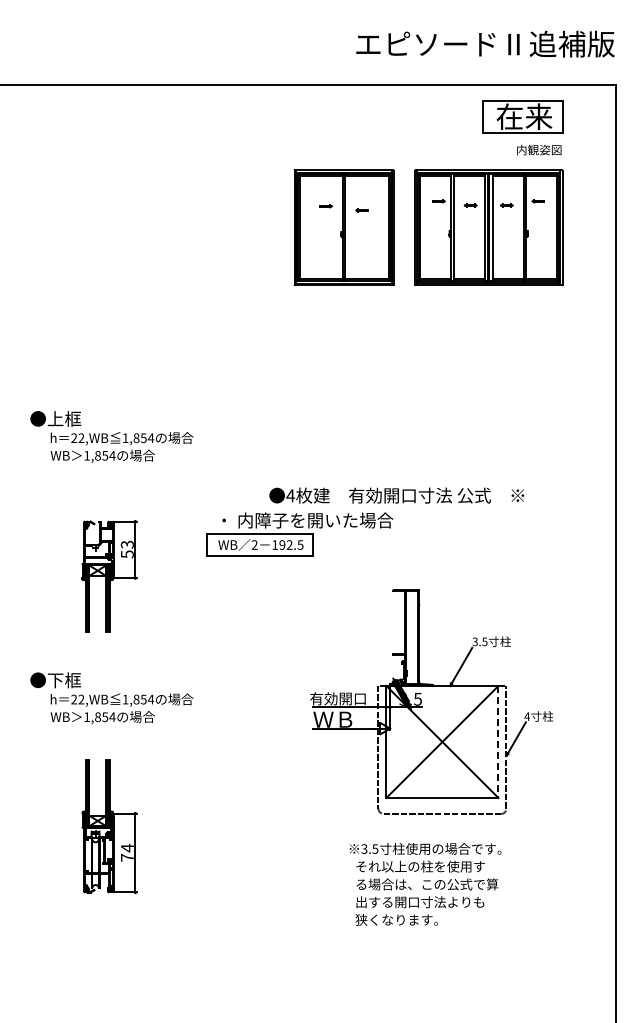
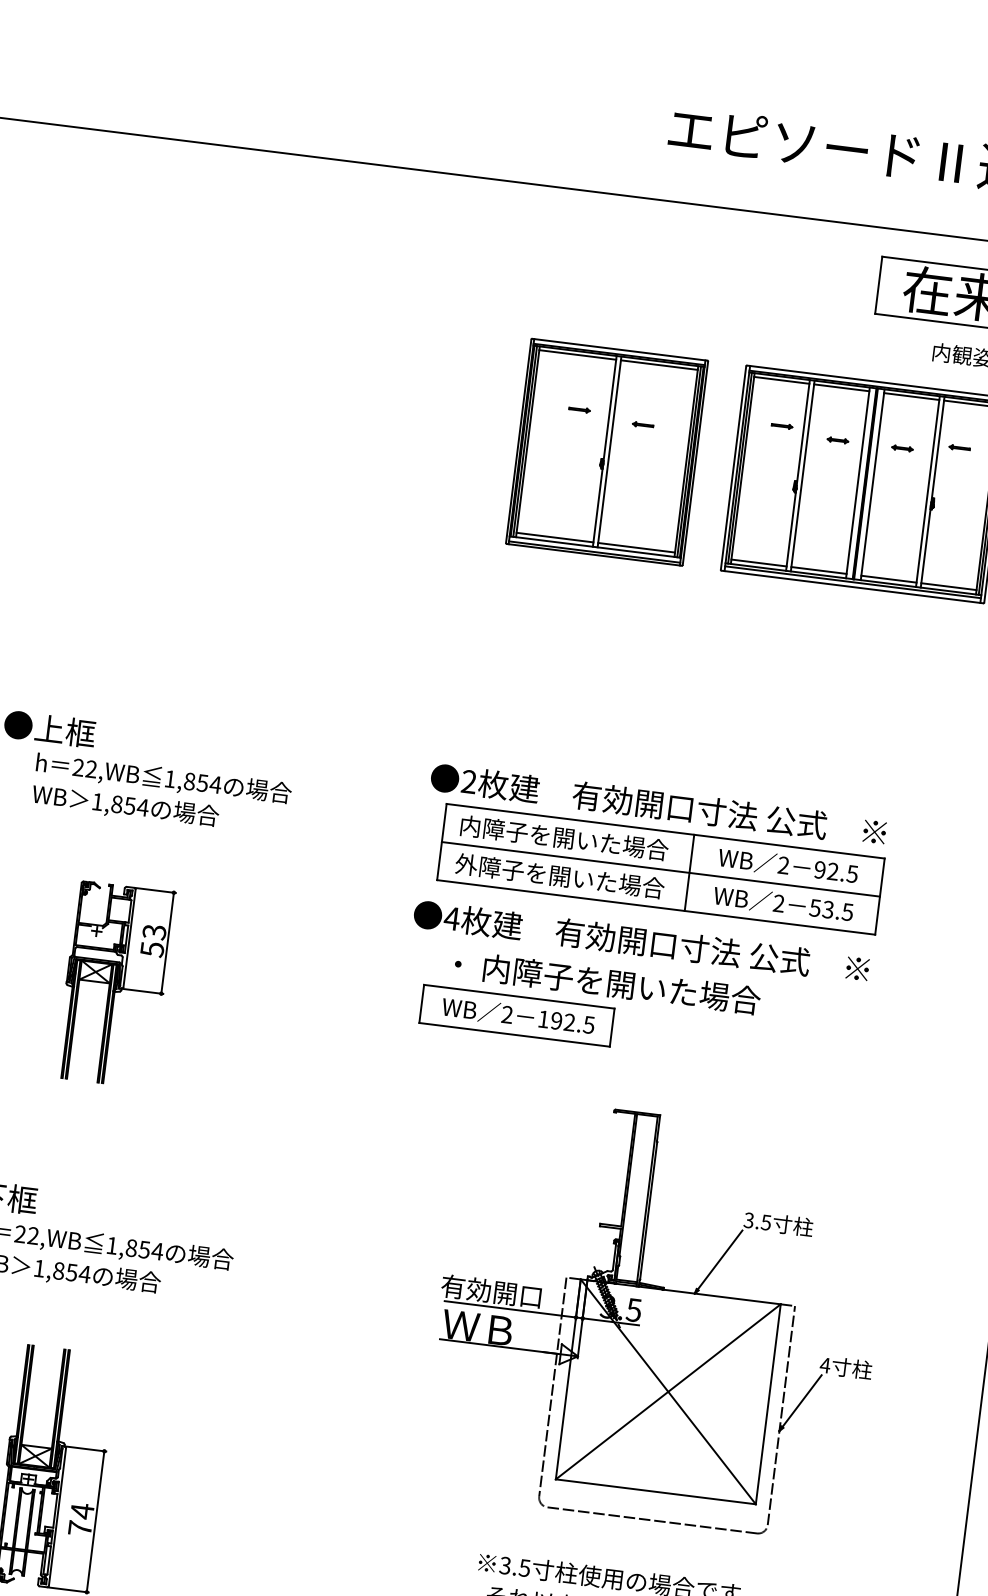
part: (397, 443) -> (654, 849), added
part: (299, 534) -> (589, 1005), moved
part: (109, 576) -> (115, 984), moved
line: (498, 742) -> (768, 1405), dashed -> solid

